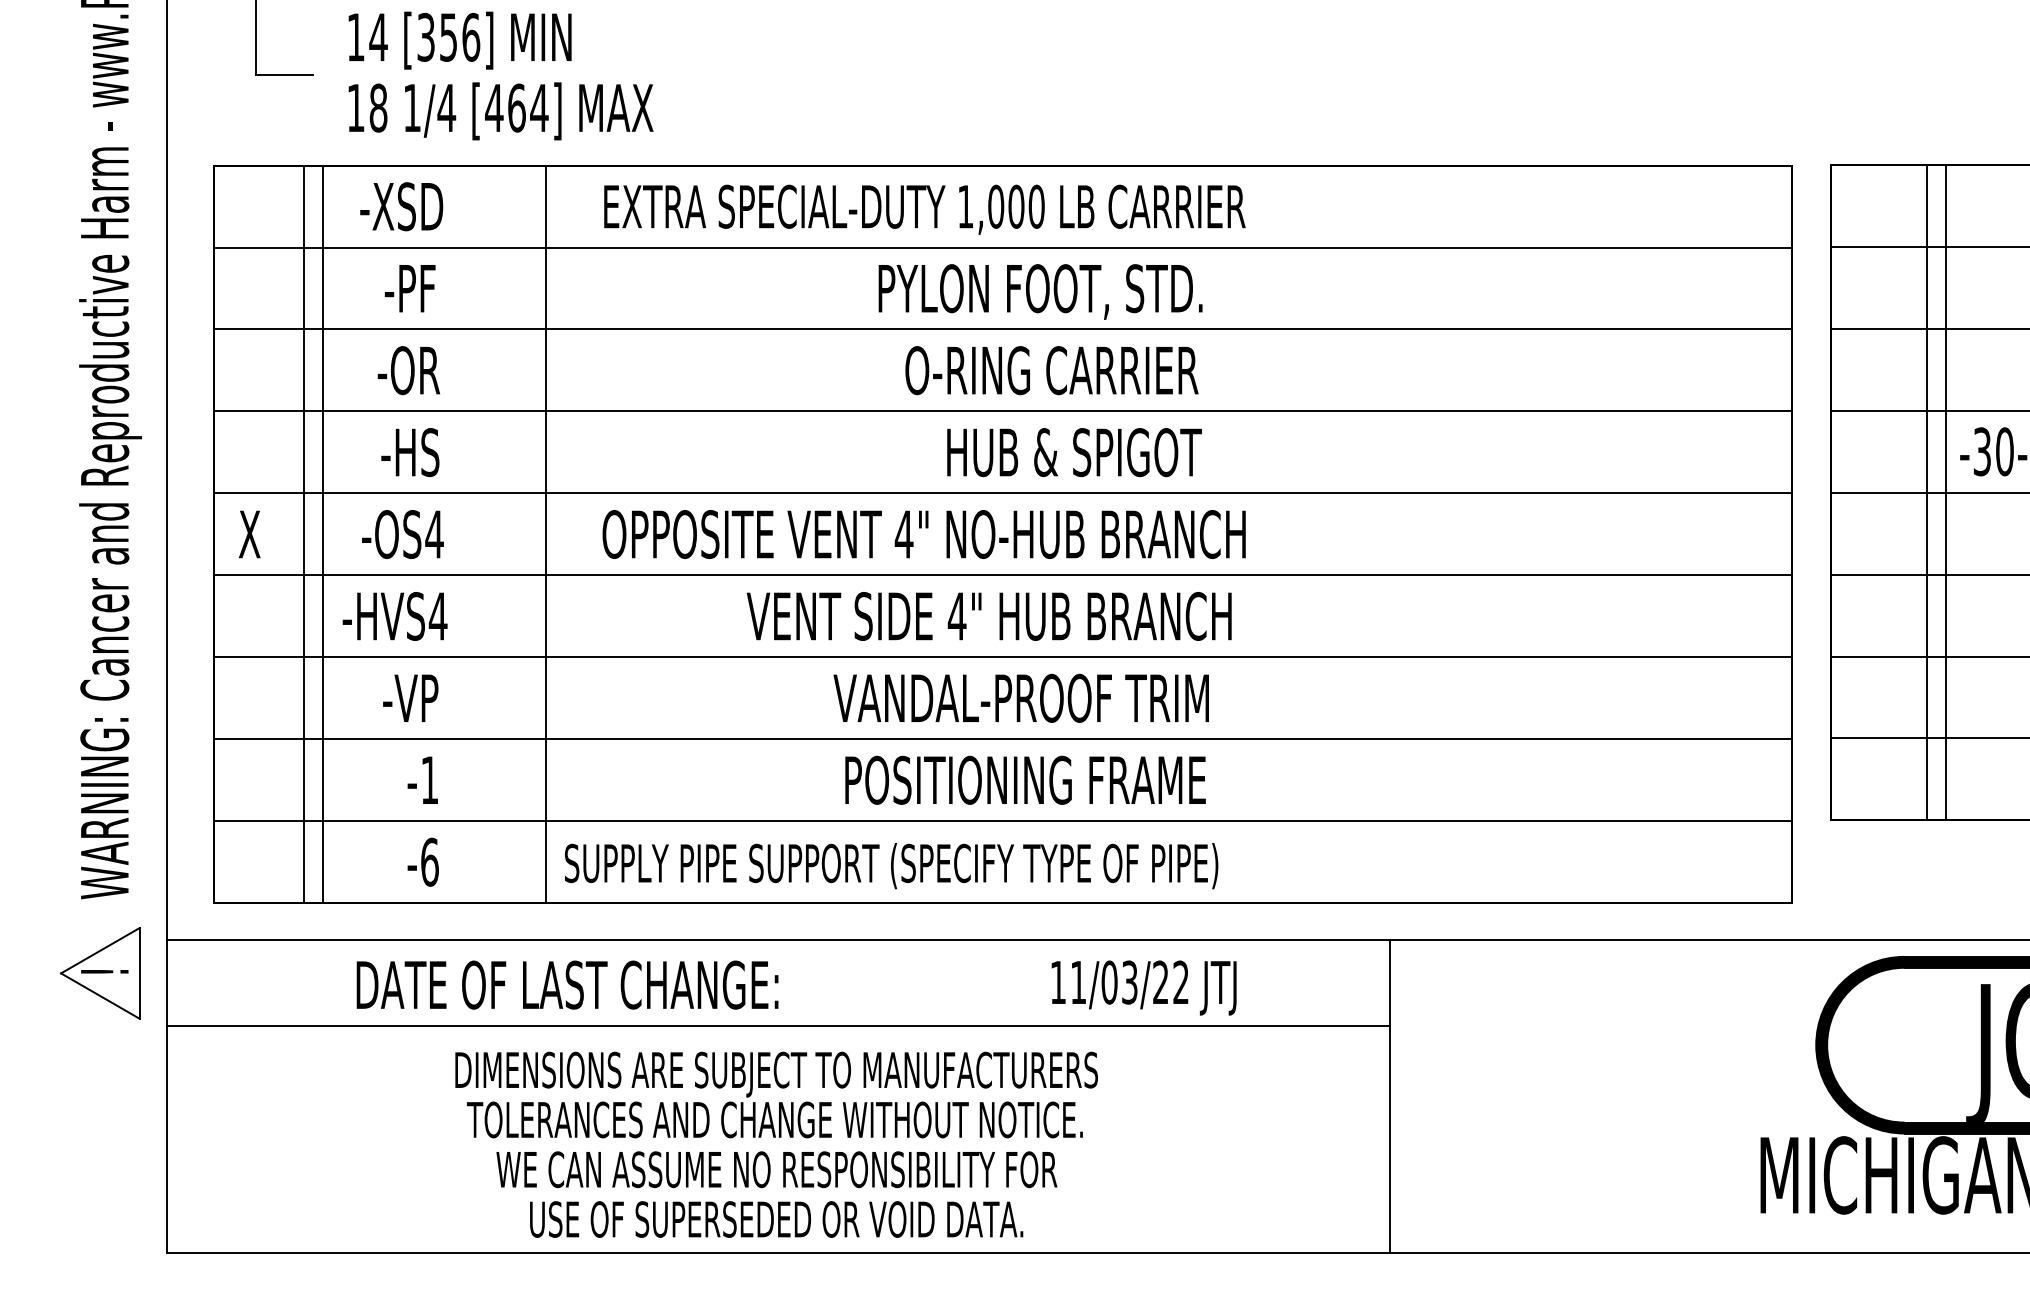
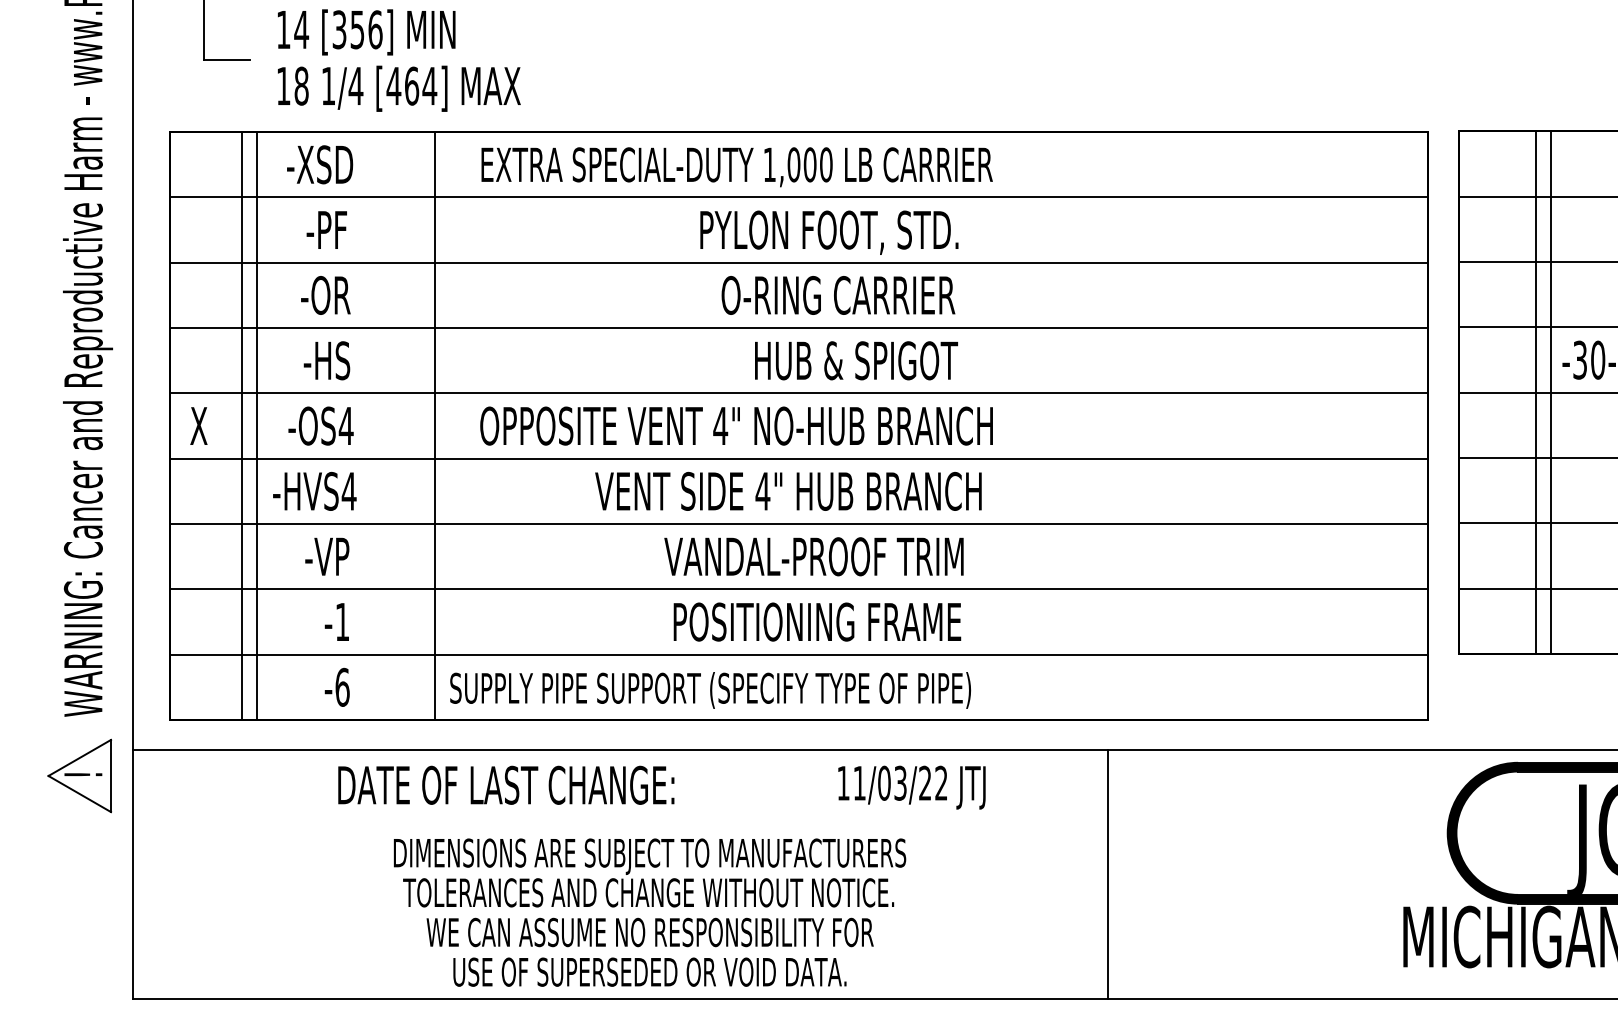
text: (567, 984) -> (506, 784), moved
line: (778, 1025) -> (620, 817), removed
text: (777, 1144) -> (650, 912), moved

